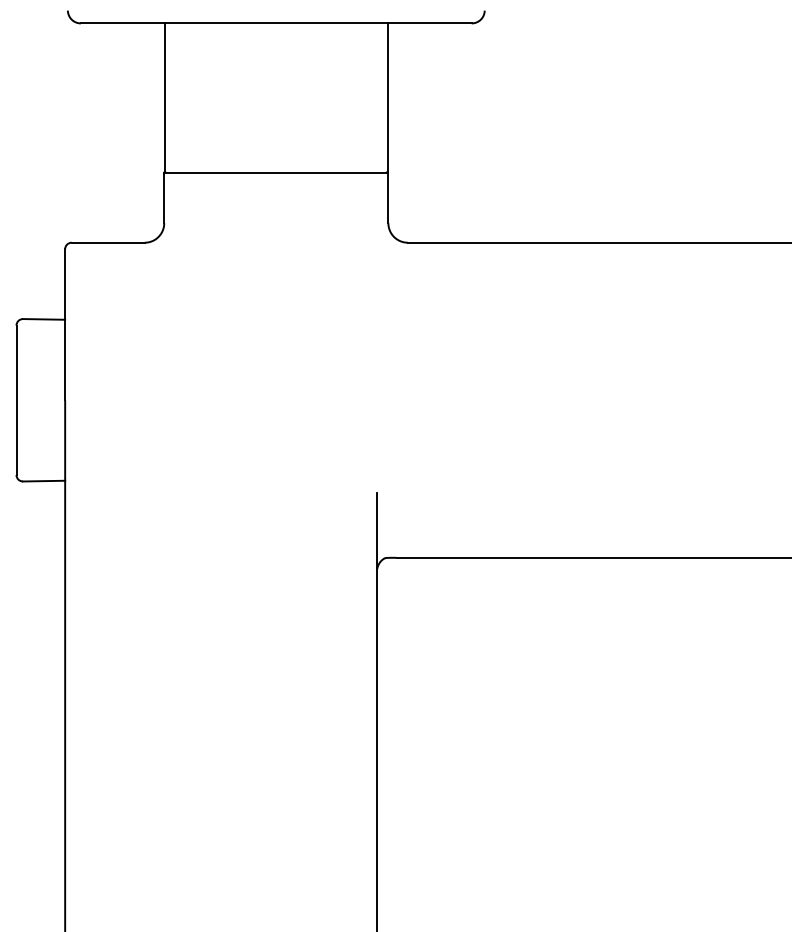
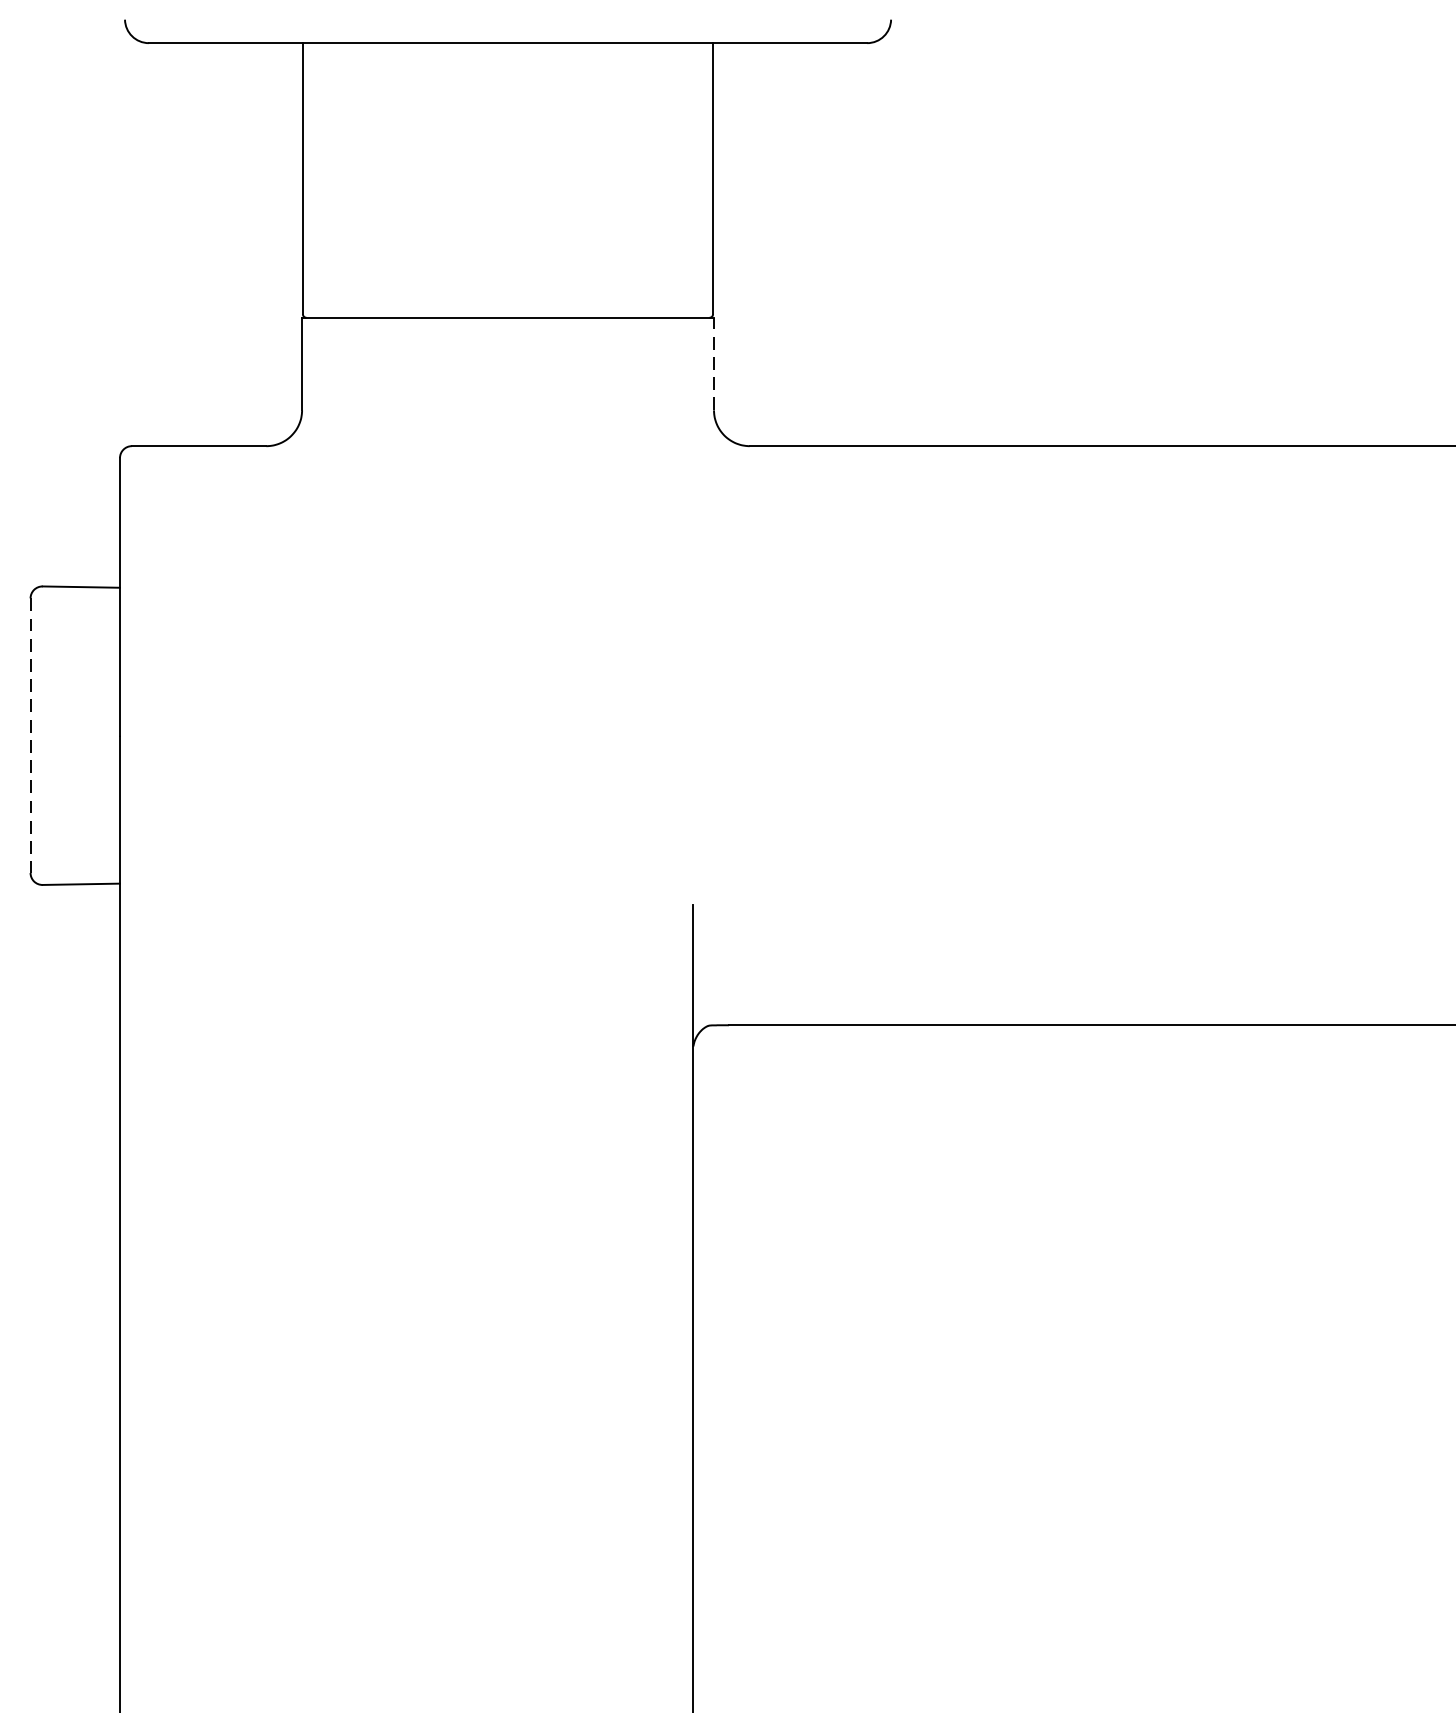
line: (388, 197) -> (714, 363), solid -> dashed
line: (16, 400) -> (30, 736), solid -> dashed

